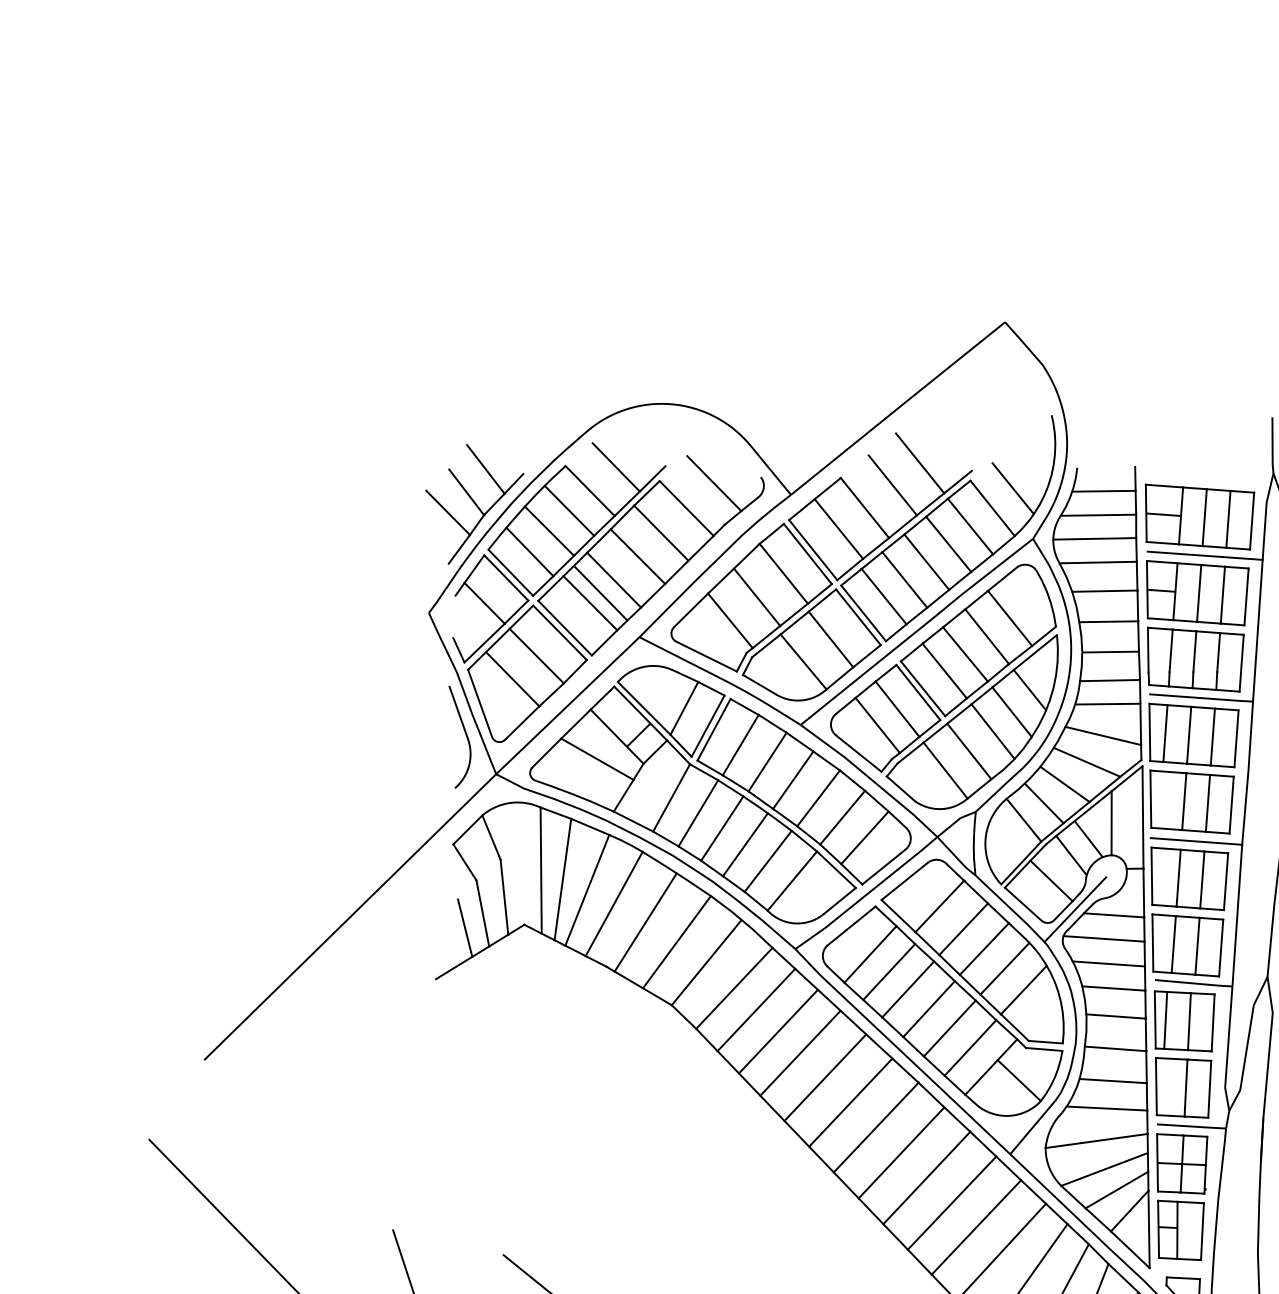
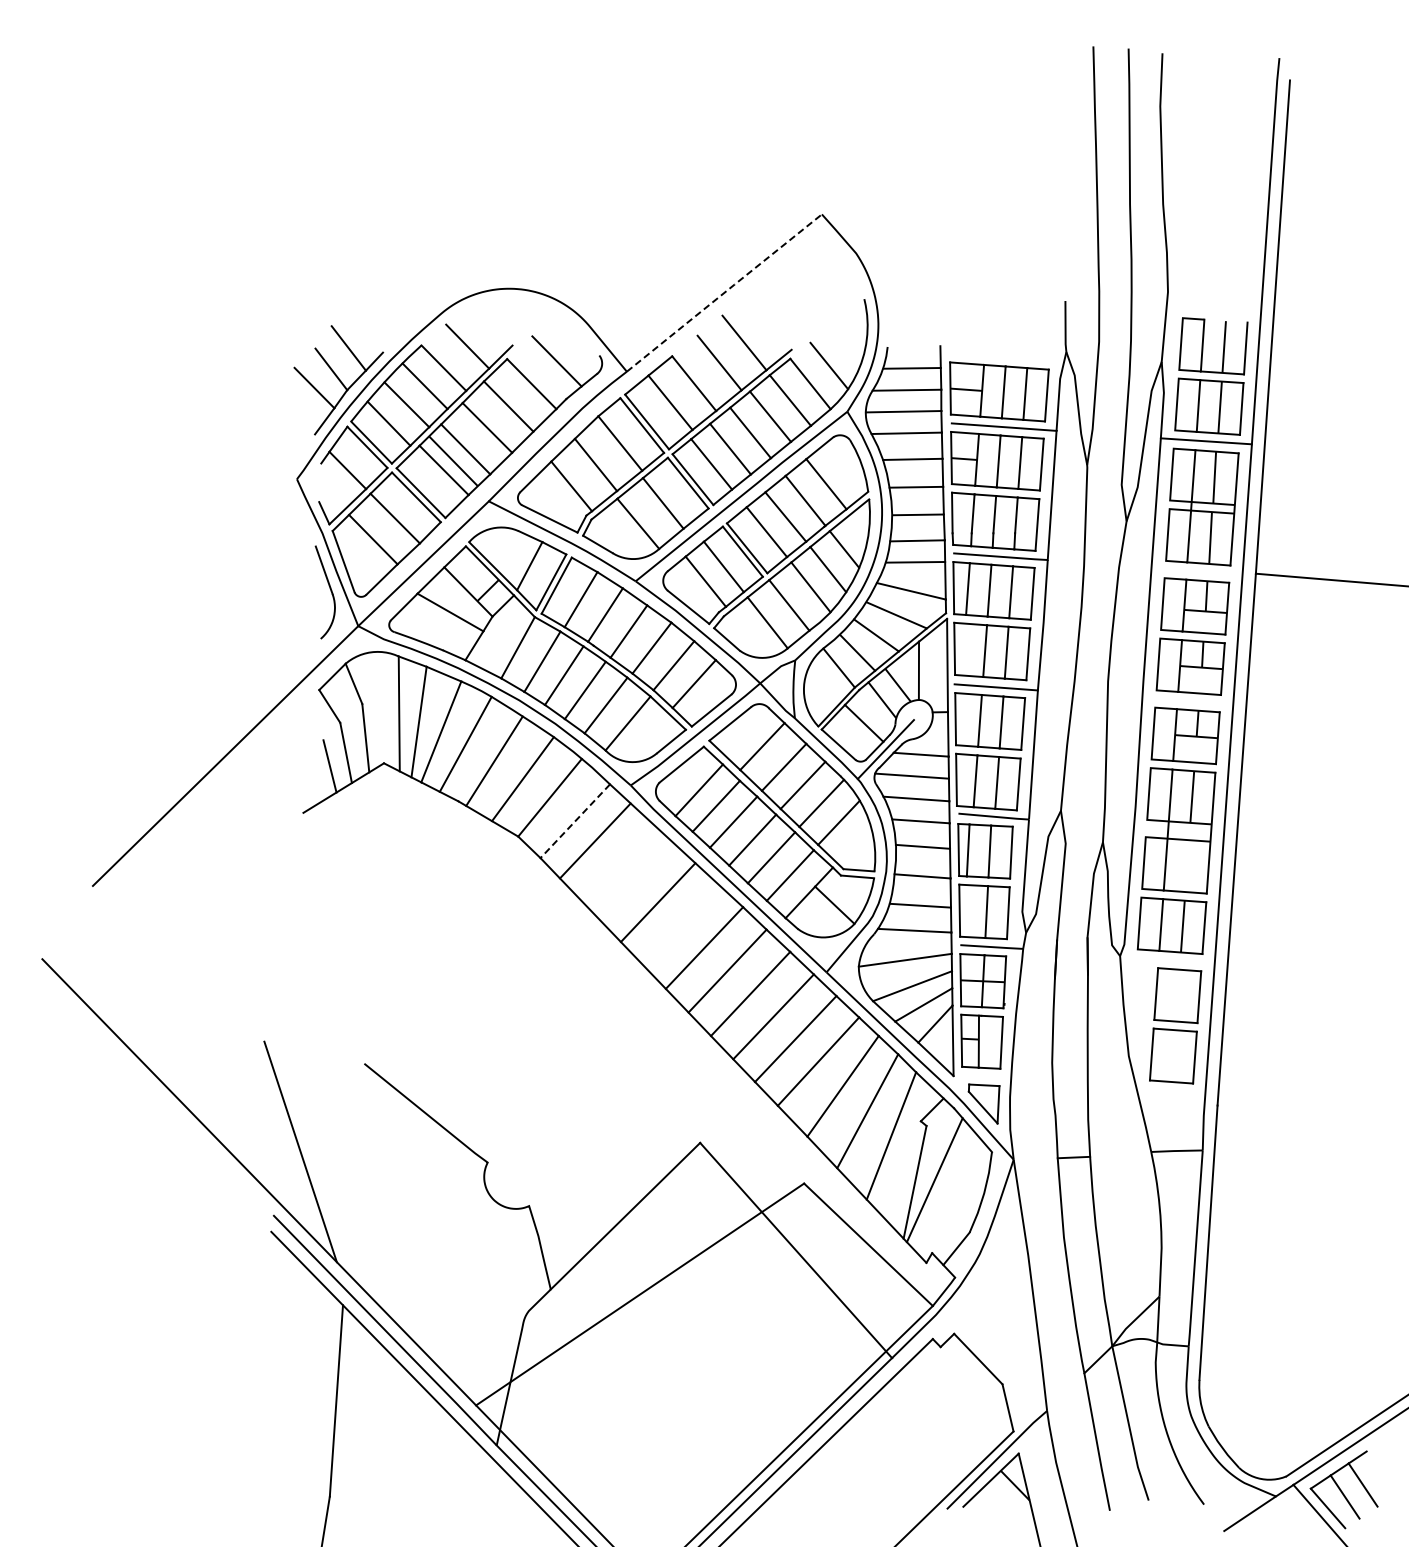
line: (899, 407) -> (725, 292), solid -> dashed
line: (734, 988) -> (575, 821), solid -> dashed
line: (778, 1031) -> (615, 860), removed
line: (800, 1053) -> (635, 880), removed
line: (850, 1102) -> (681, 925), removed

